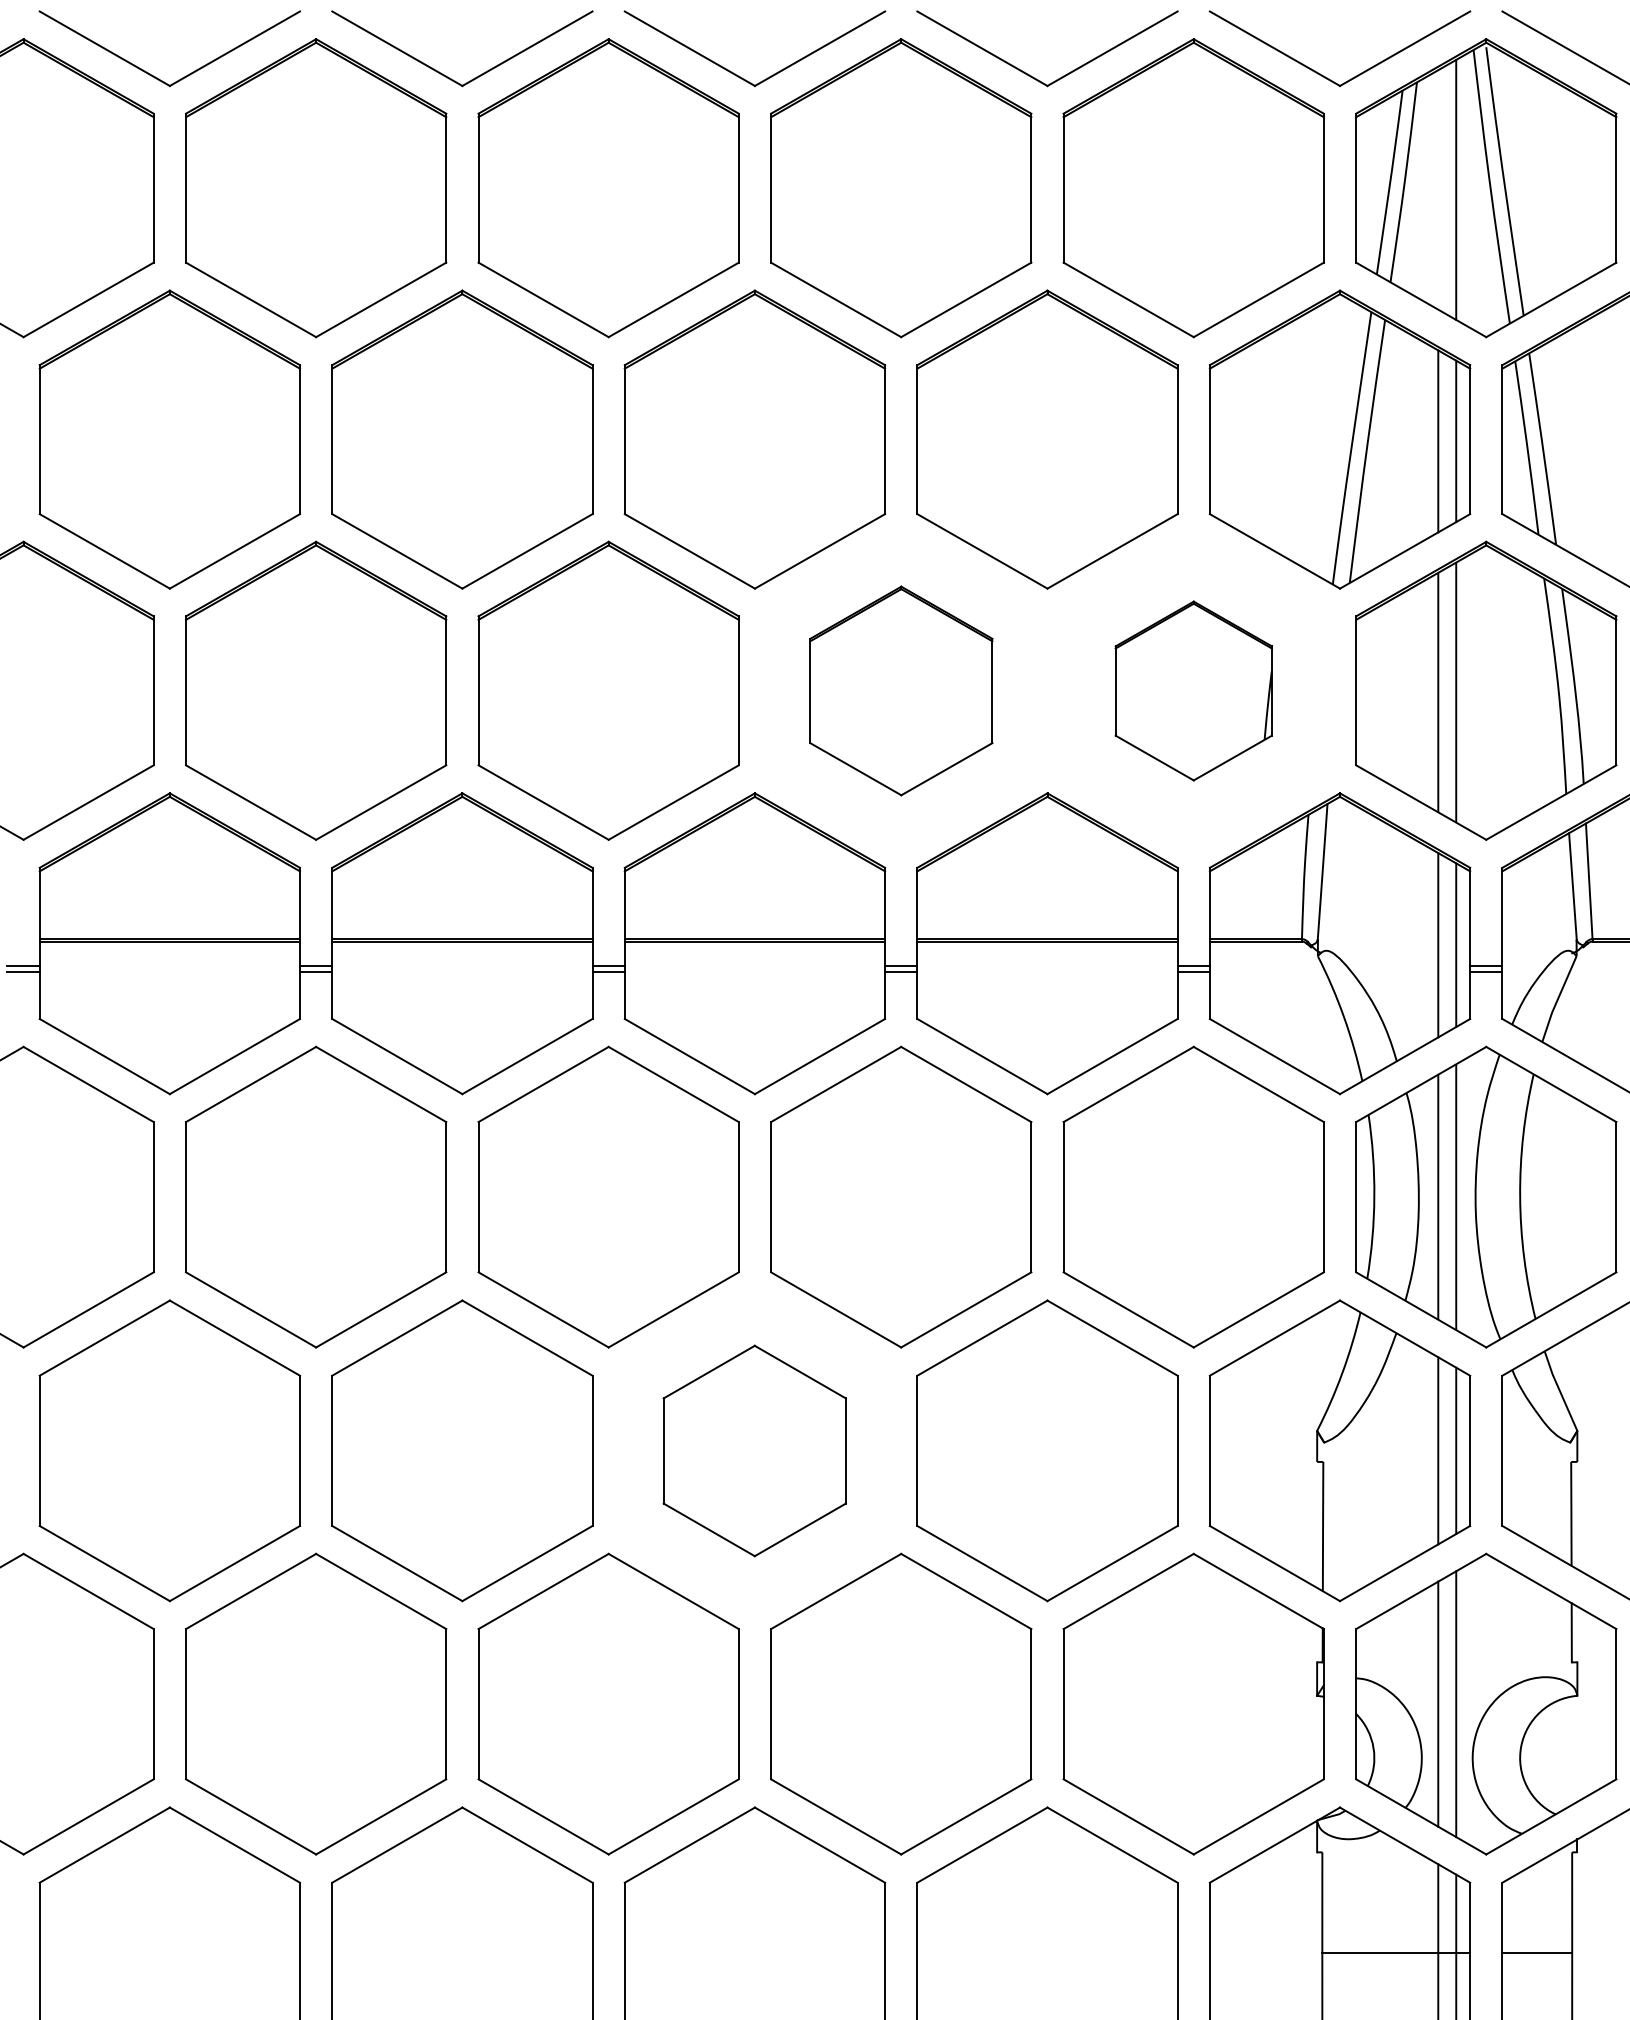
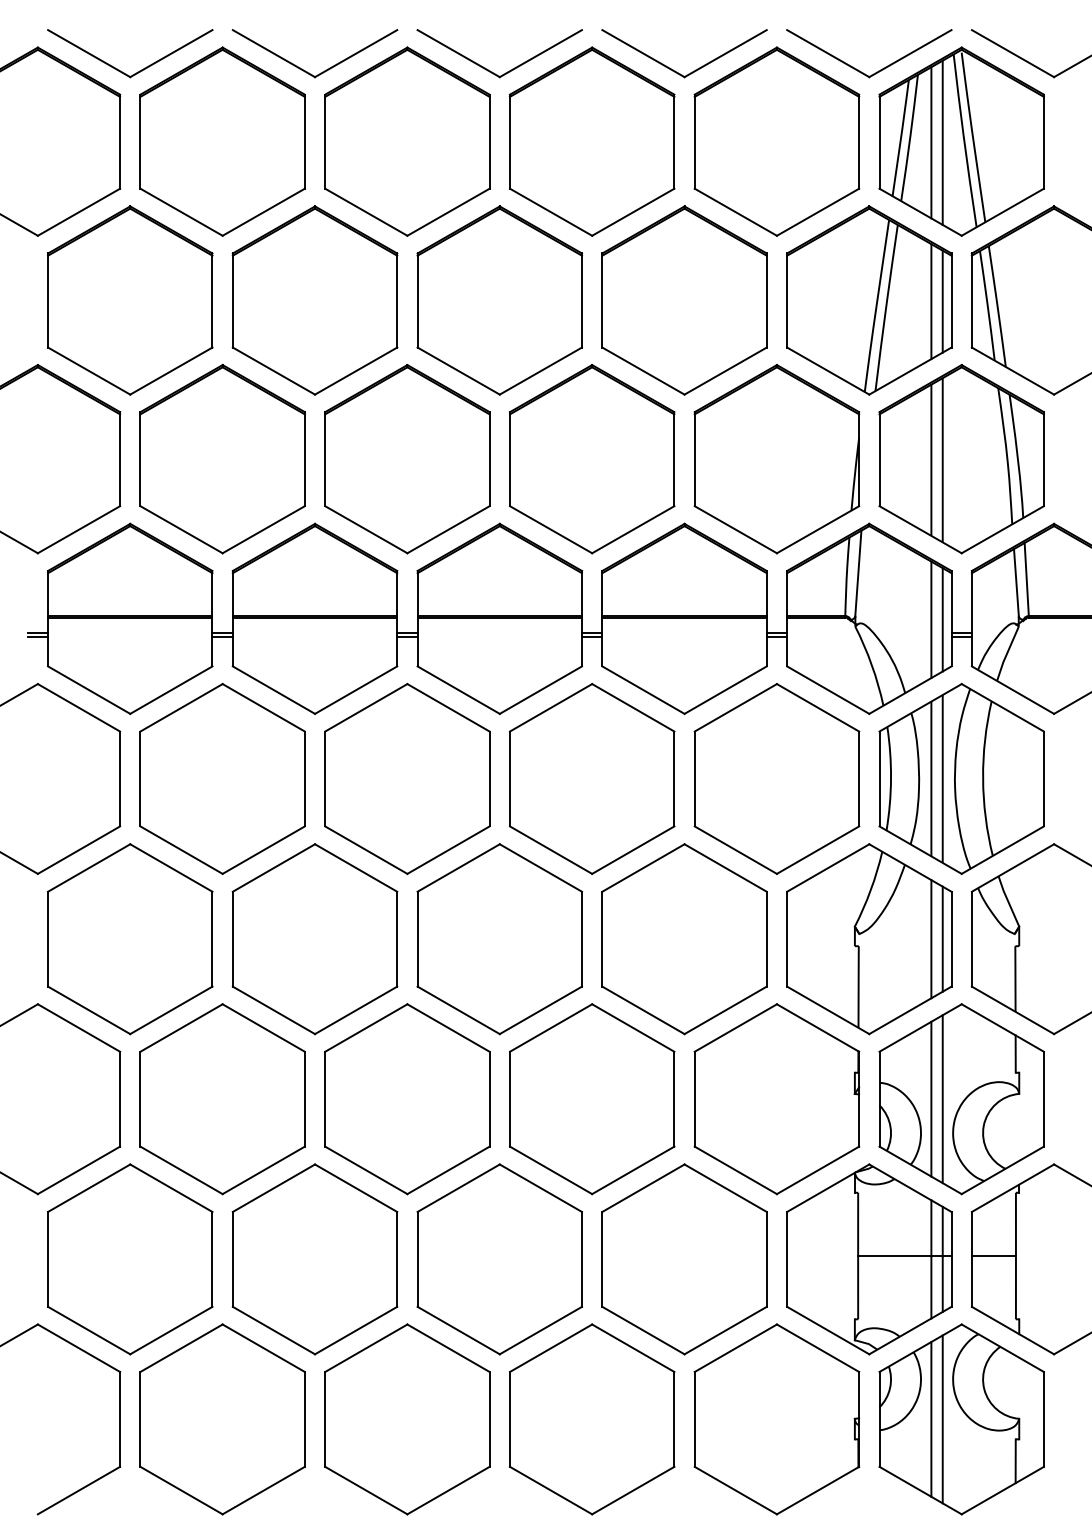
line: (1438, 189) -> (931, 142), added
part: (901, 691) -> (592, 459), size x1.43
part: (1193, 691) -> (776, 459), size x1.67
part: (754, 1451) -> (499, 939), size x1.43

